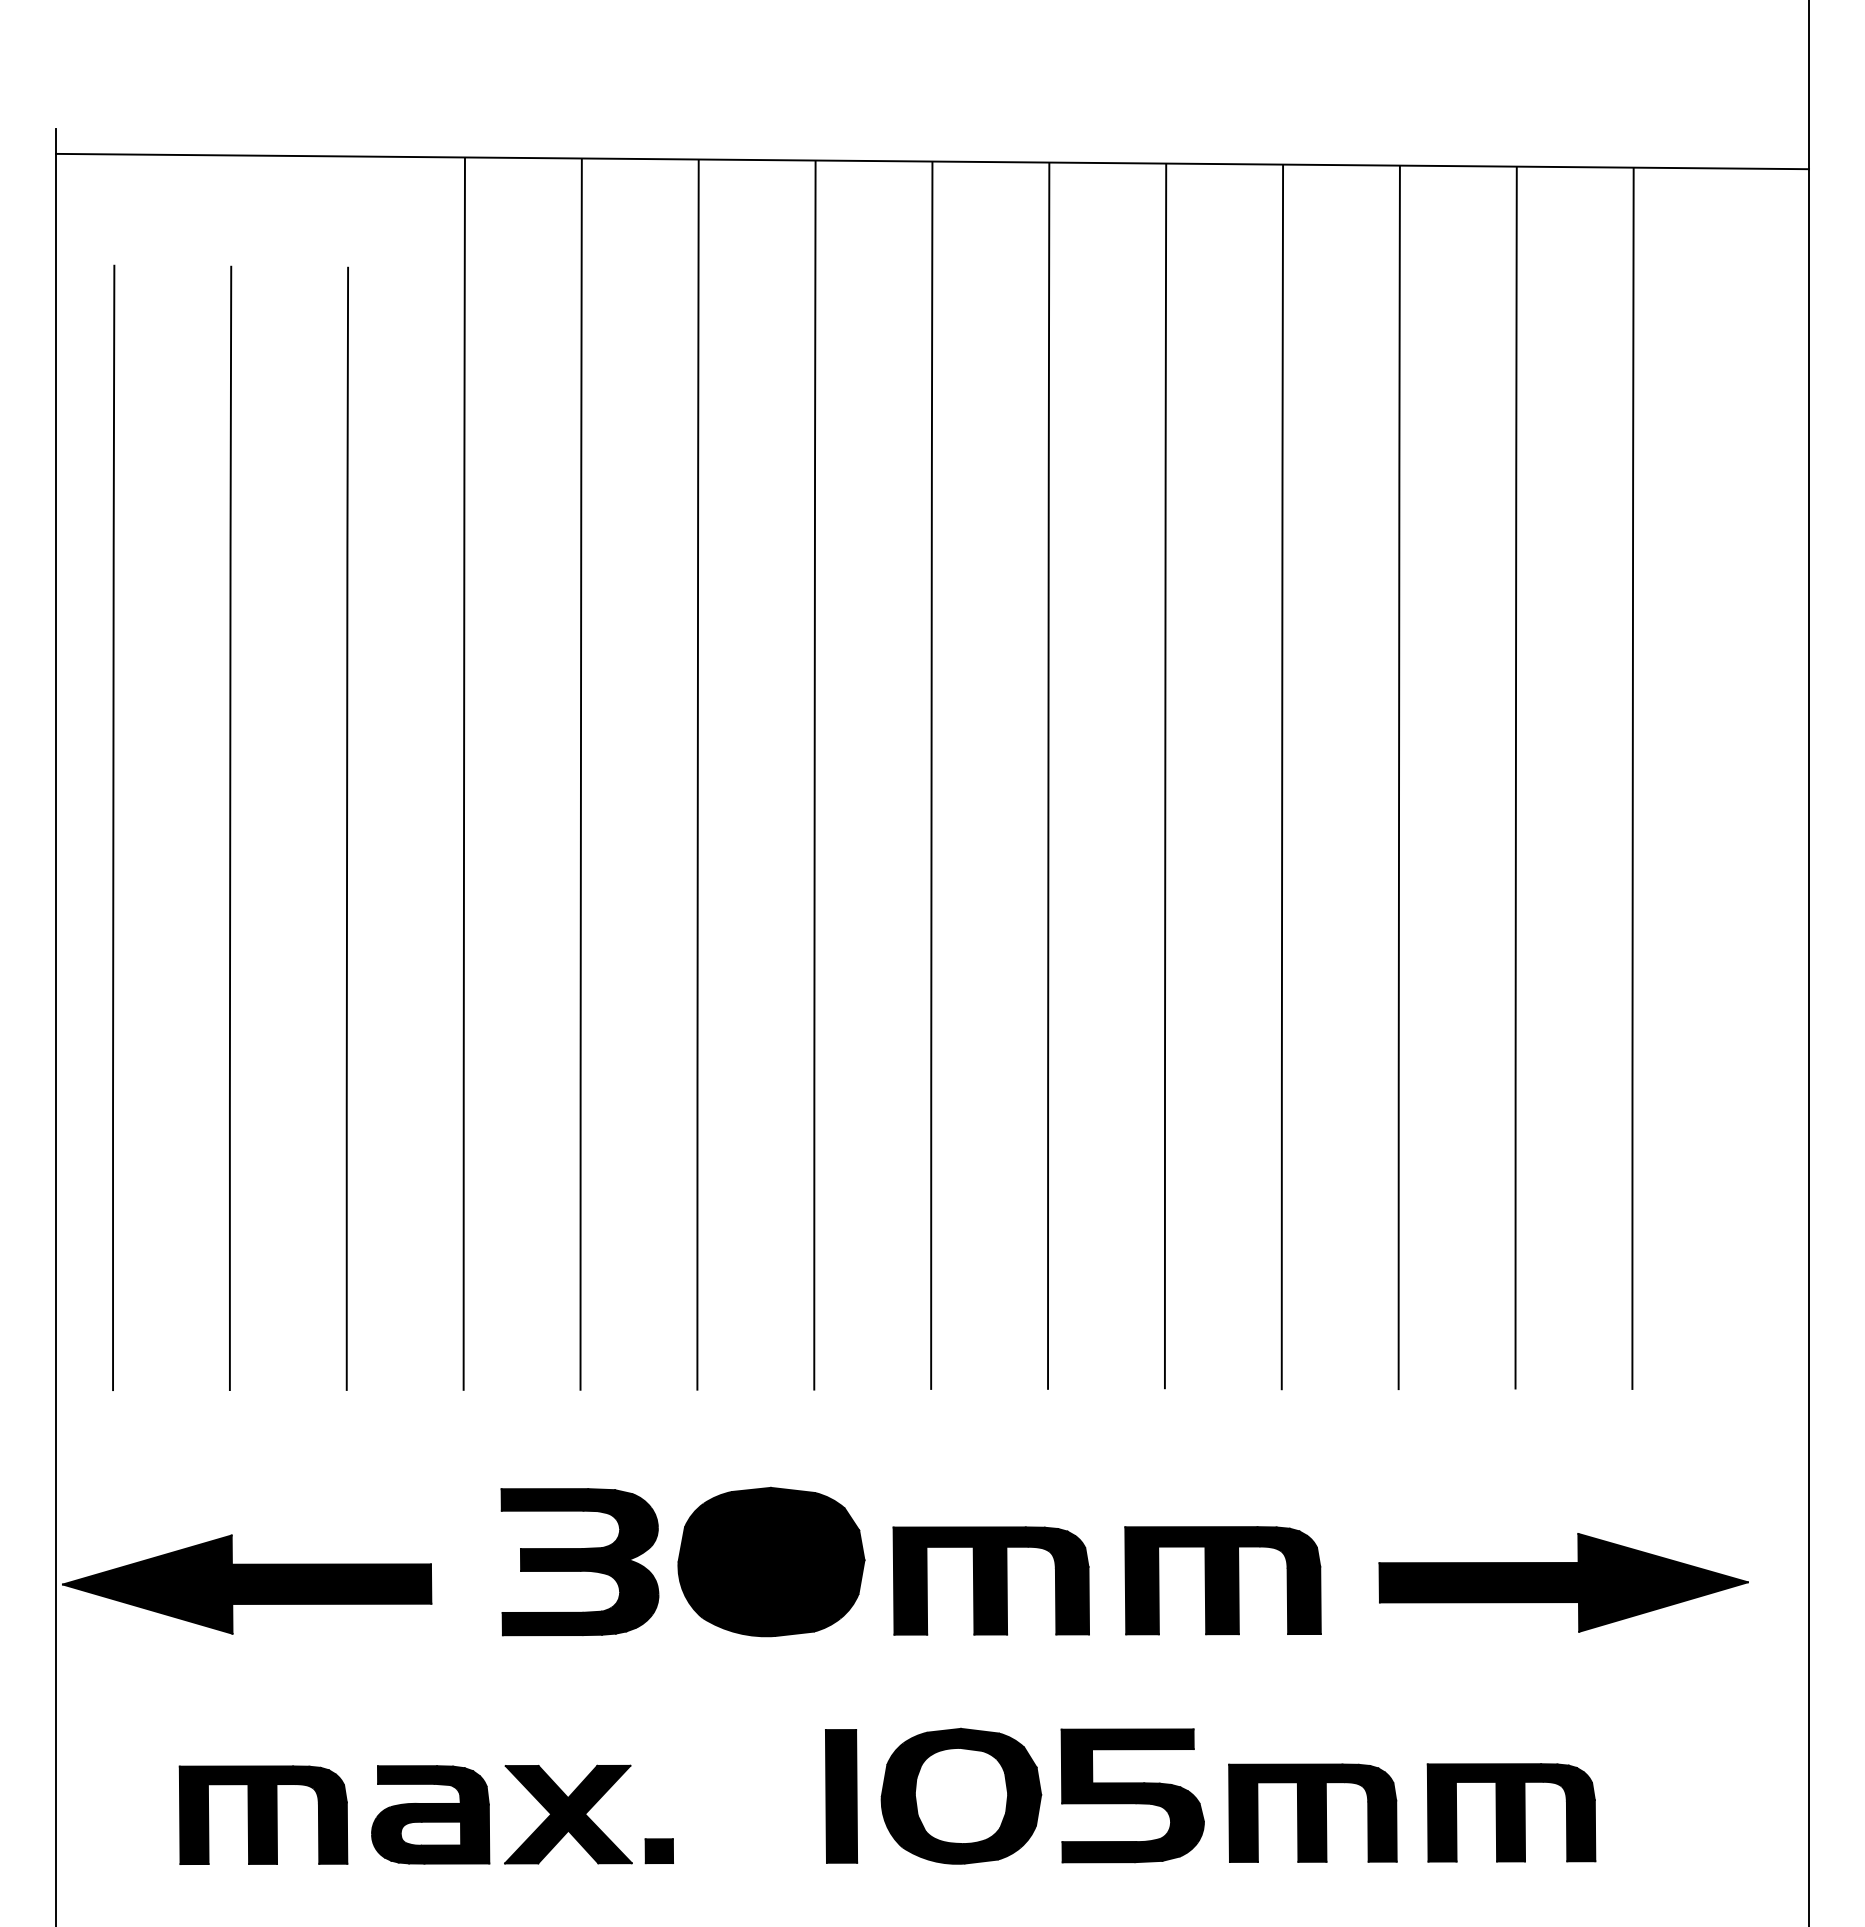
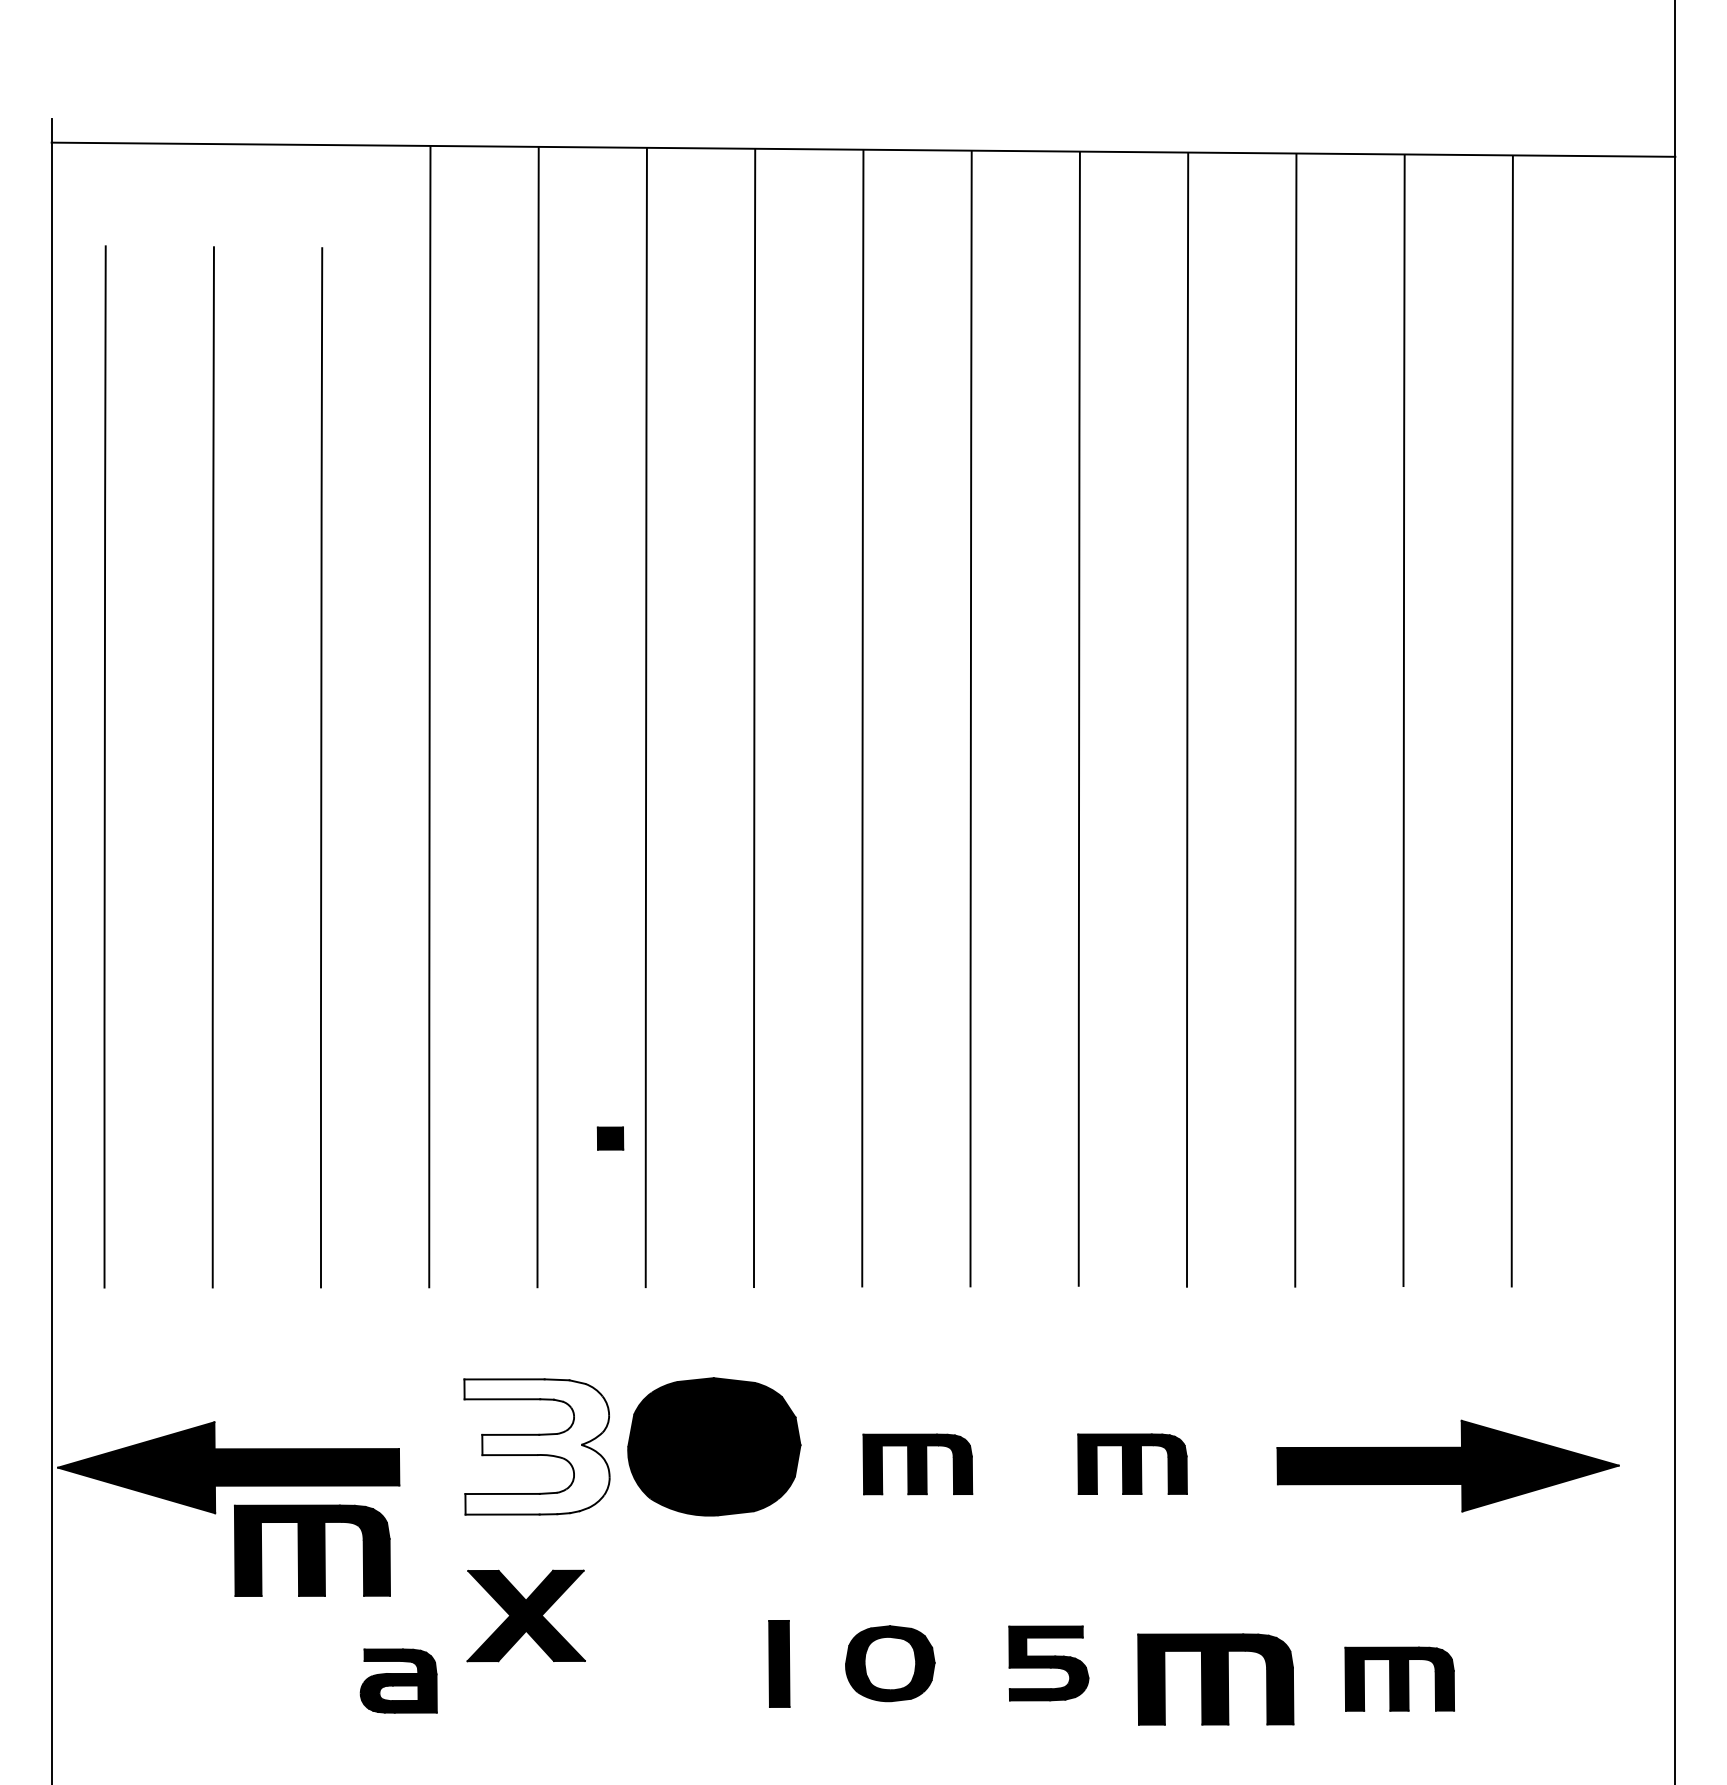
fill: (579, 1562) -> (536, 1447), removed
part: (990, 1580) -> (917, 1463), size x0.6
part: (1222, 1580) -> (1132, 1463), size x0.6
part: (961, 1795) -> (890, 1663), size x0.6
part: (1132, 1795) -> (1048, 1663), size x0.6
part: (841, 1796) -> (779, 1664), size x0.7
part: (1511, 1812) -> (1399, 1678), size x0.7
part: (263, 1814) -> (312, 1550), moved
part: (430, 1814) -> (398, 1680), size x0.7
part: (568, 1814) -> (526, 1615), moved
part: (658, 1851) -> (609, 1138), moved

